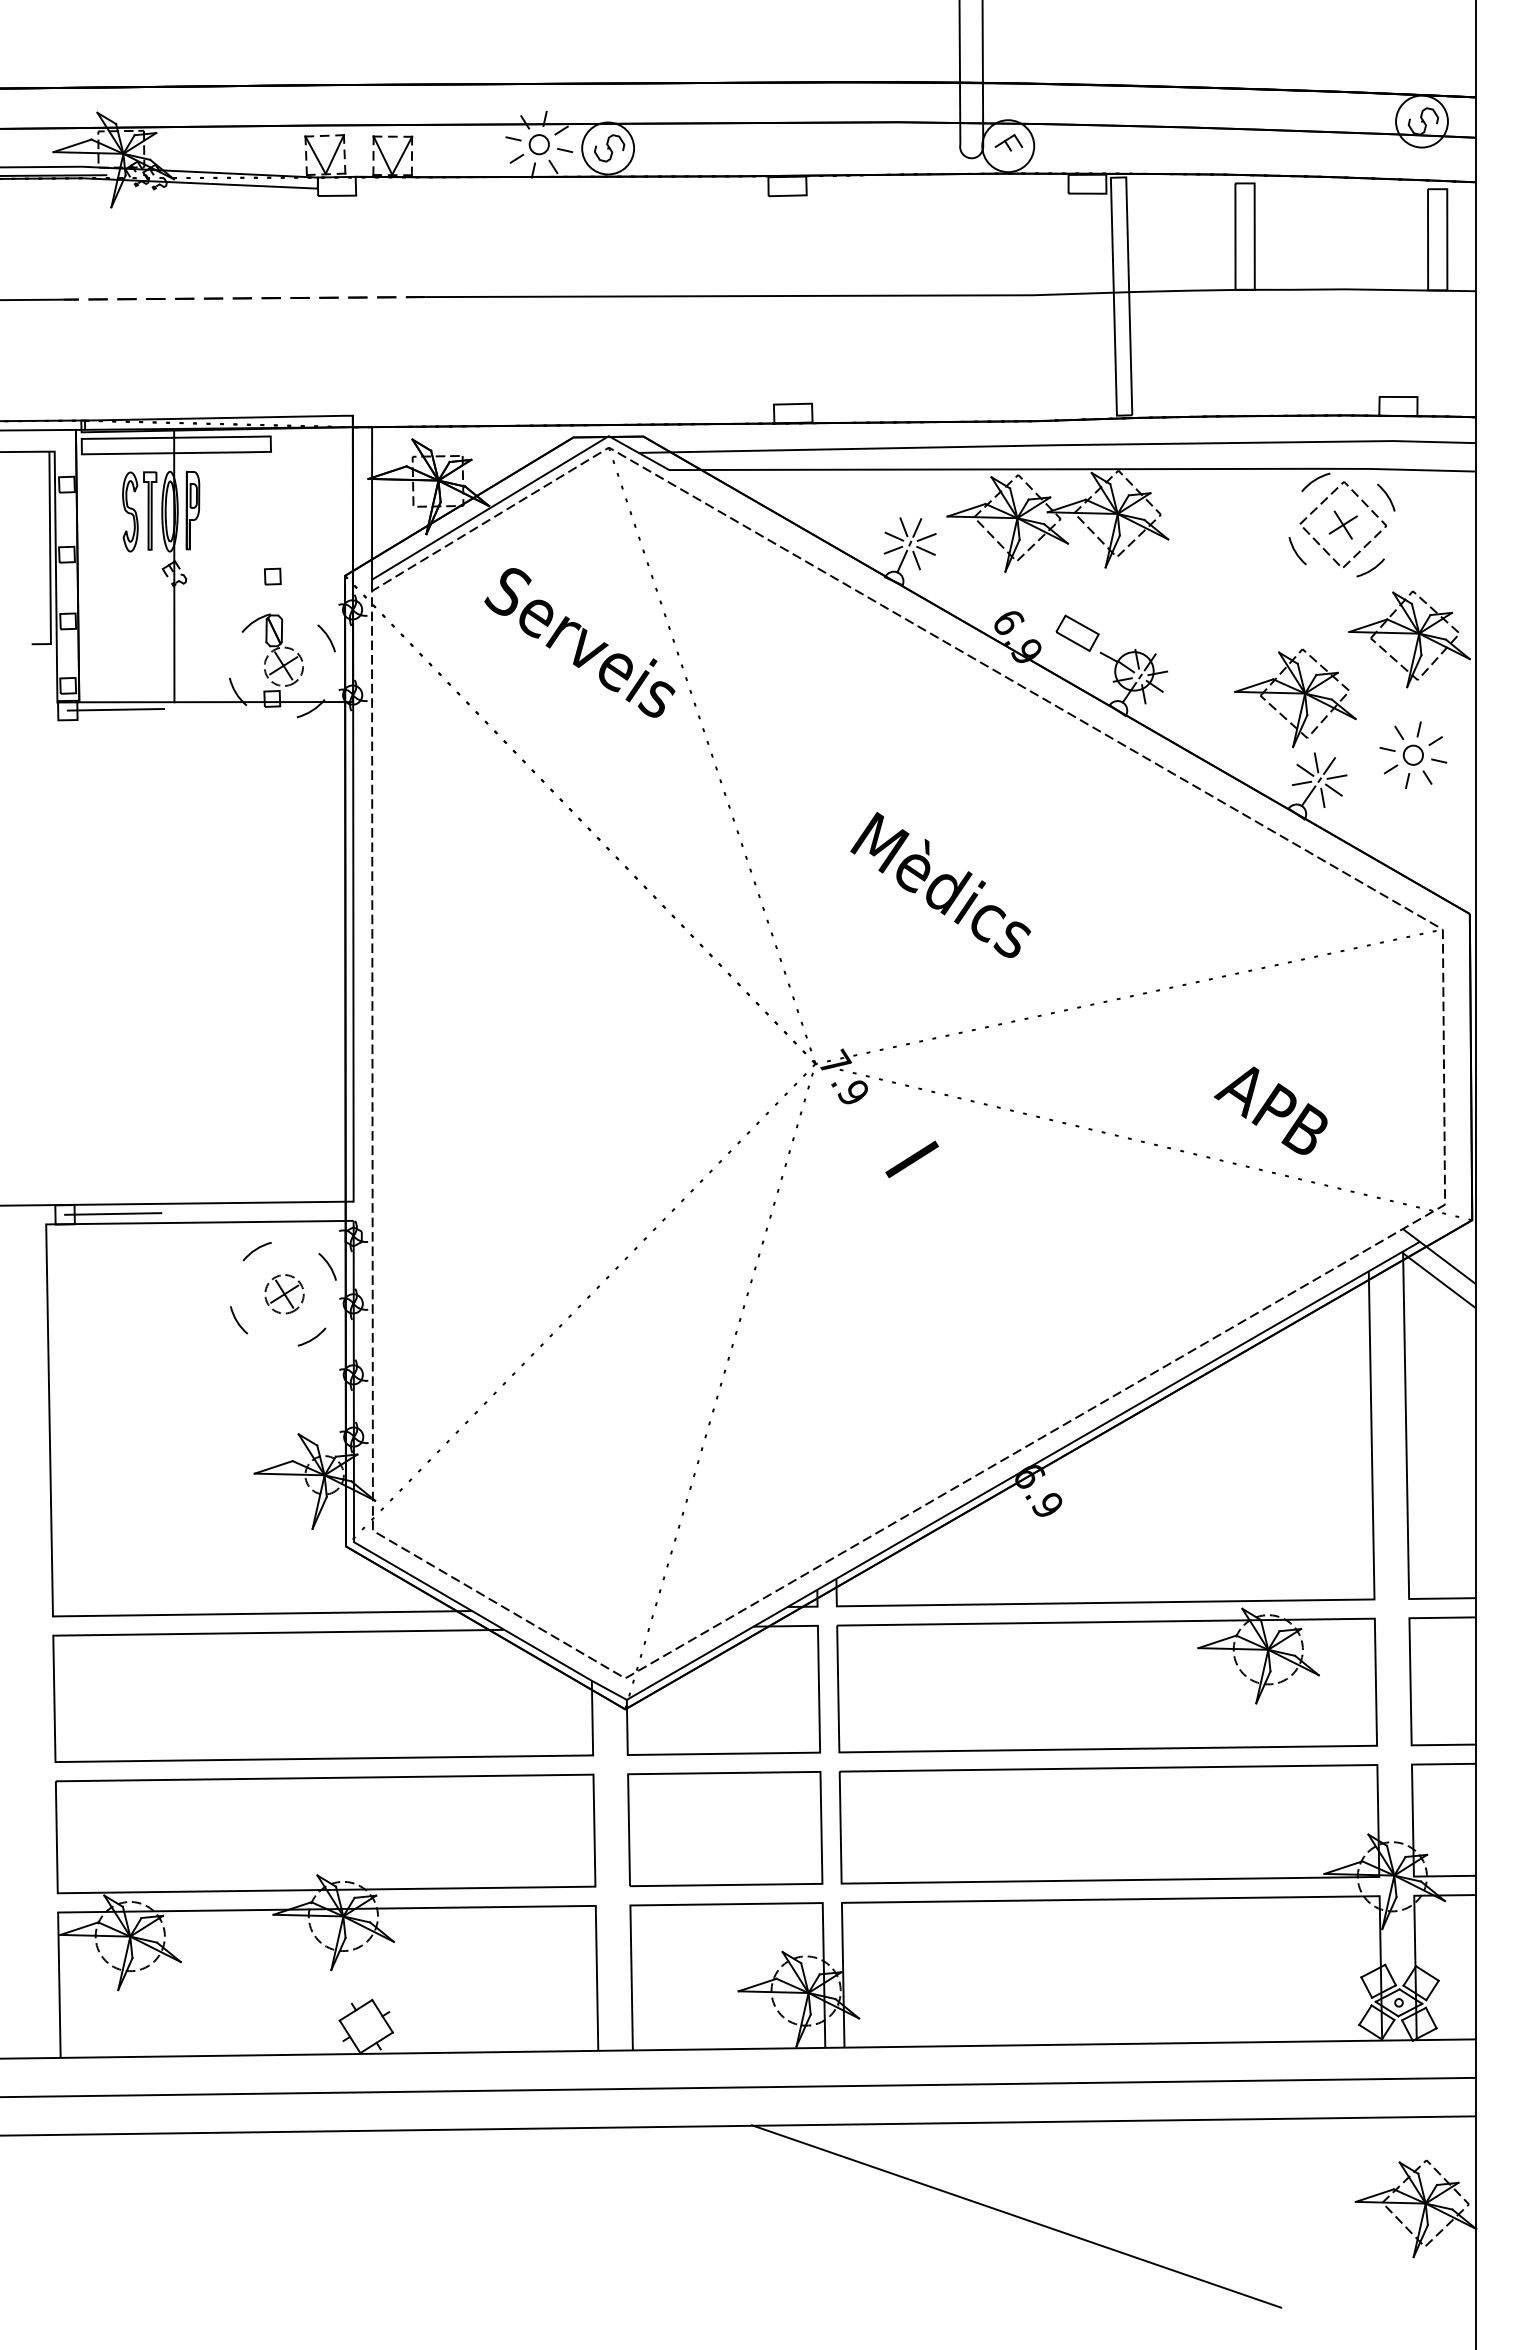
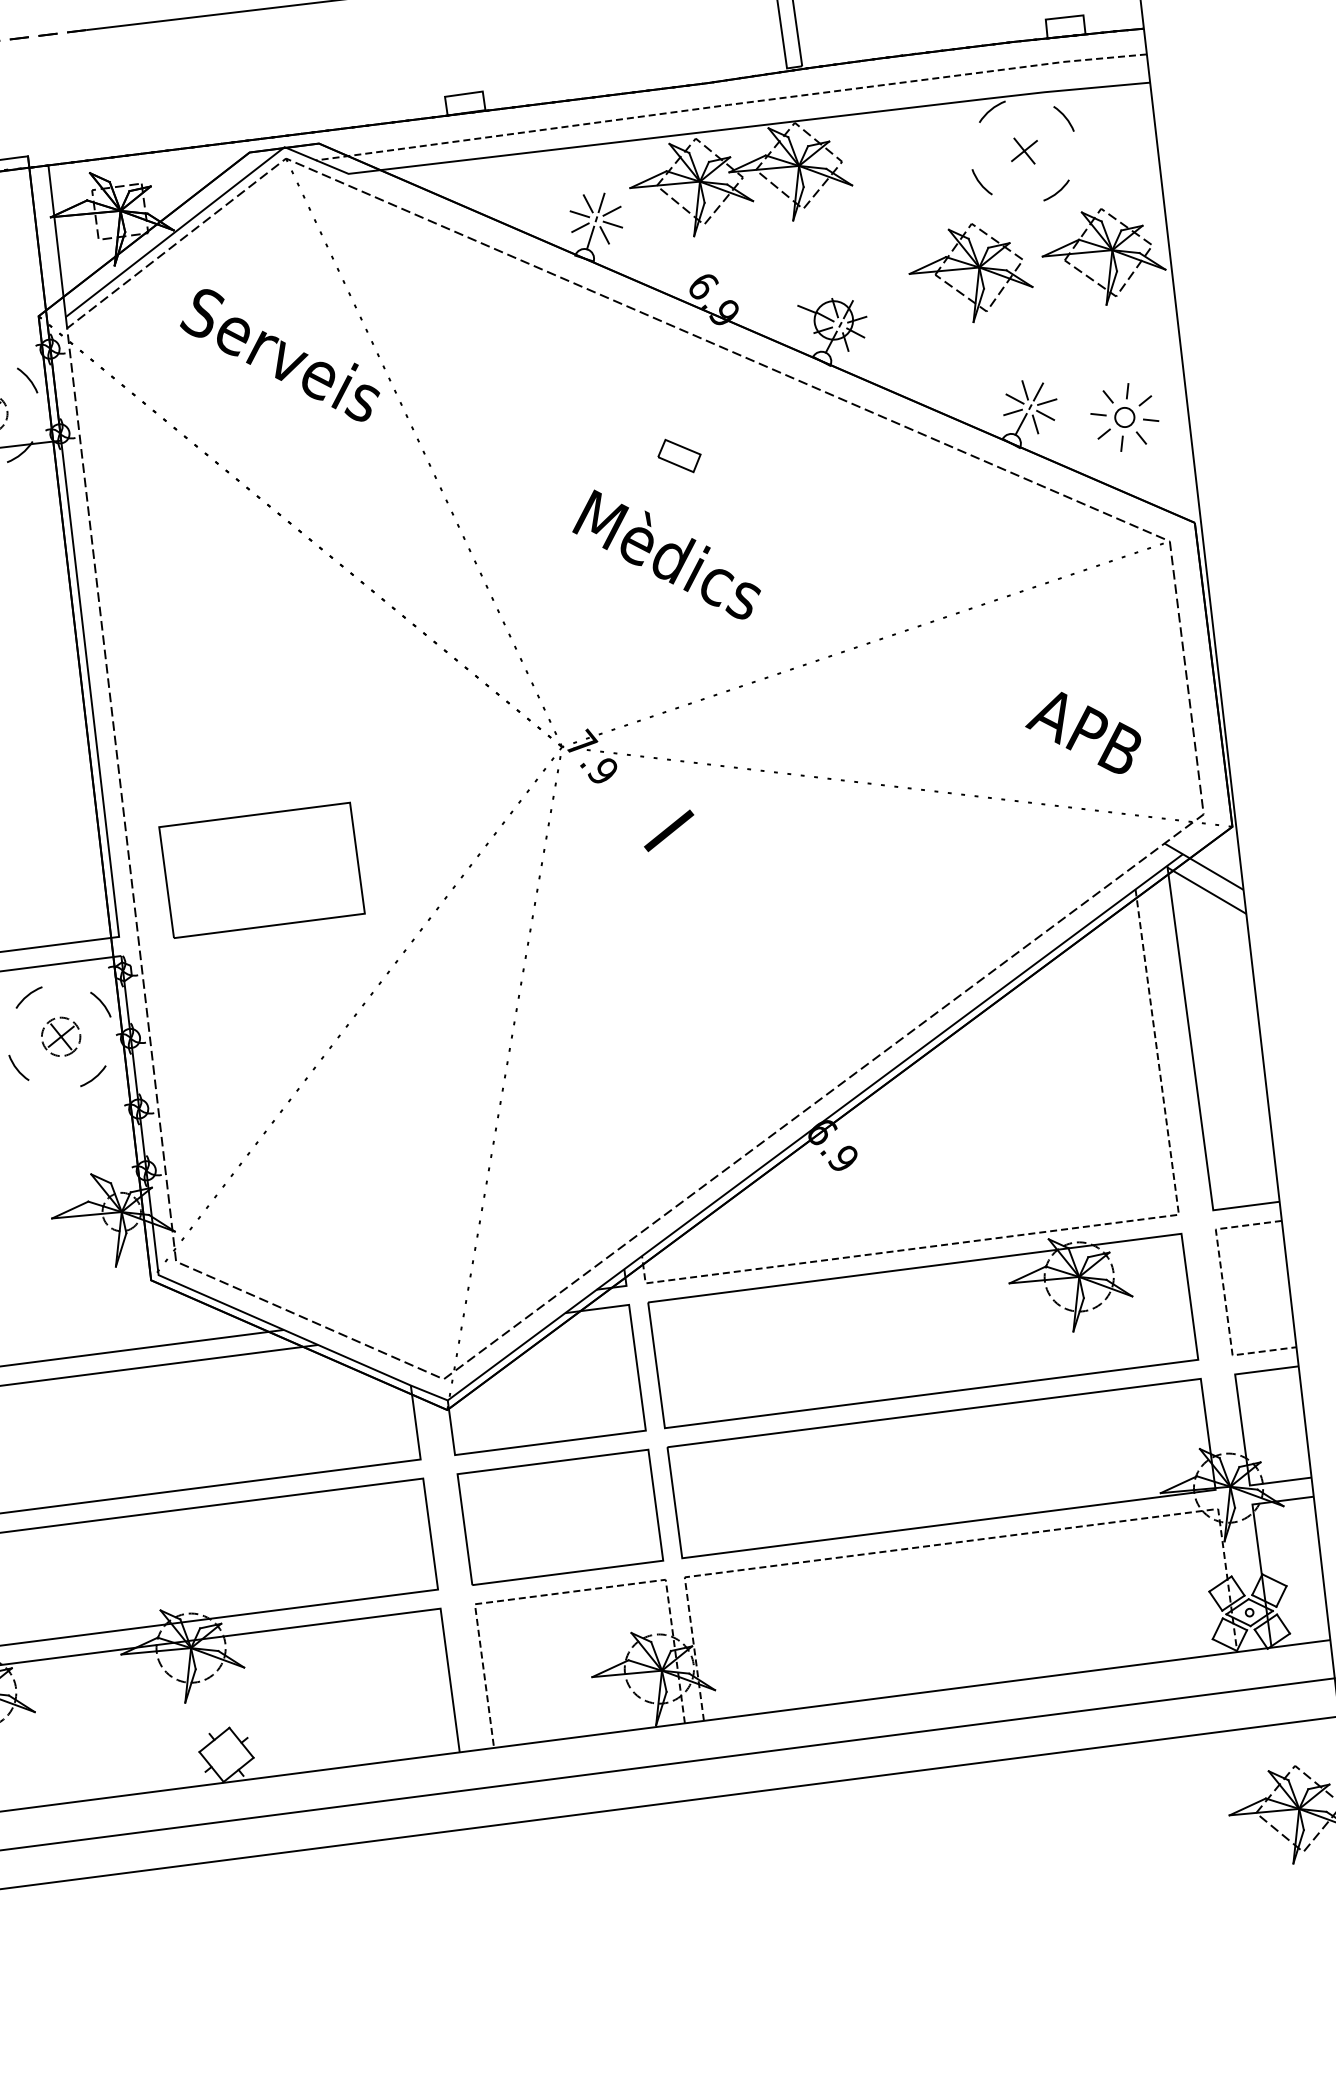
line: (1056, 445) -> (730, 104), solid -> dashed
part: (1324, 502) -> (1003, 130), removed
part: (1077, 632) -> (679, 455), moved
part: (1295, 698) -> (970, 273), moved
part: (1413, 755) -> (1124, 417), moved
text: (1270, 1110) -> (1083, 733), moved
part: (503, 1152) -> (262, 870), added
line: (1255, 1600) -> (1060, 1229), solid -> dashed
line: (1410, 1680) -> (1224, 1291), solid -> dashed
line: (1110, 1899) -> (951, 1543), solid -> dashed
line: (726, 1904) -> (570, 1592), solid -> dashed
line: (1016, 2216) -> (894, 1868), removed

